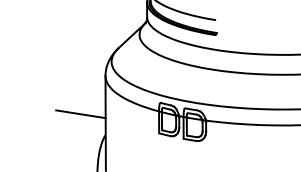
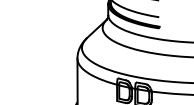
line: (80, 114) -> (58, 87), removed

